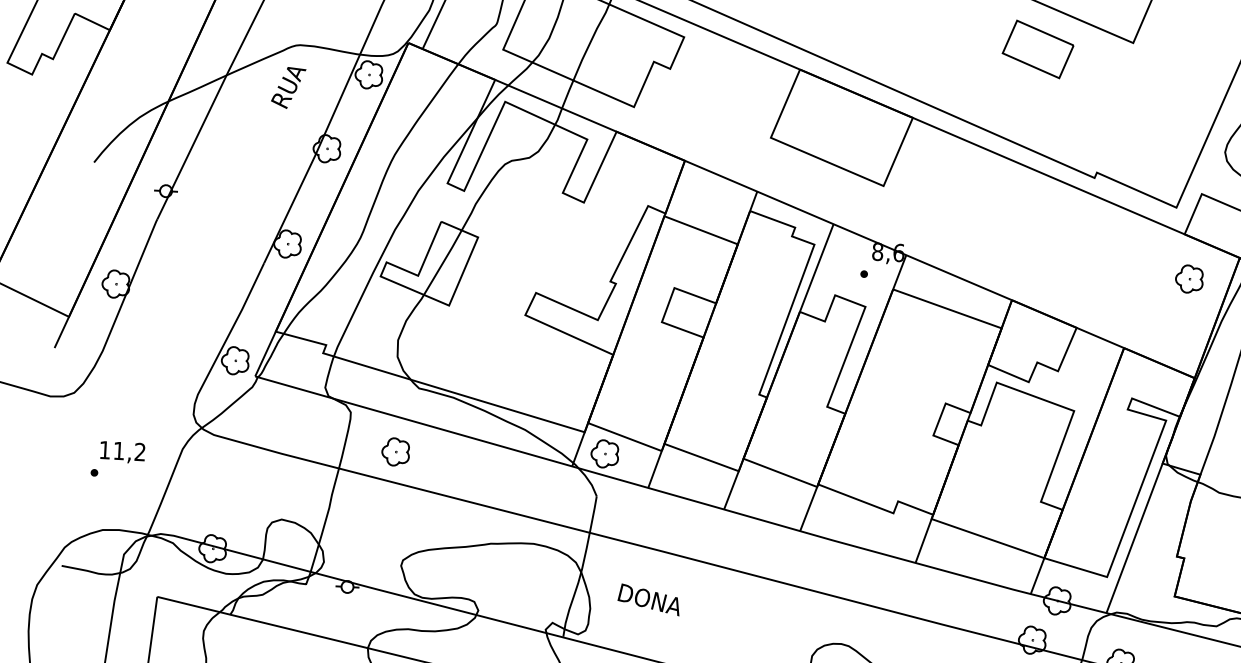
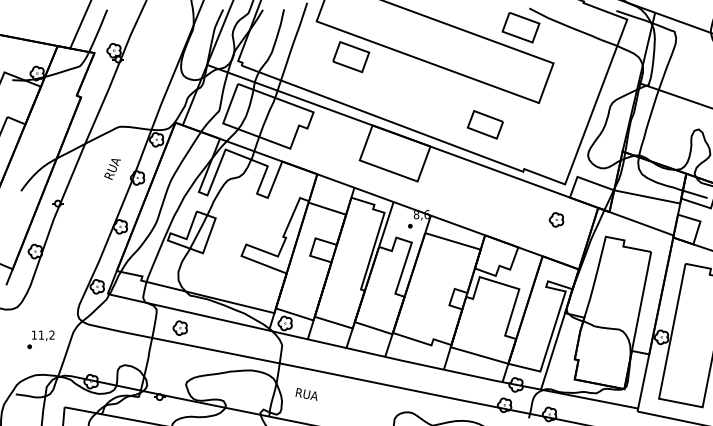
part: (1036, 48) -> (484, 124), moved
text: (288, 87) -> (112, 169), moved
part: (1189, 278) -> (556, 219), moved
text: (649, 600) -> (311, 395), DONA -> RUA

